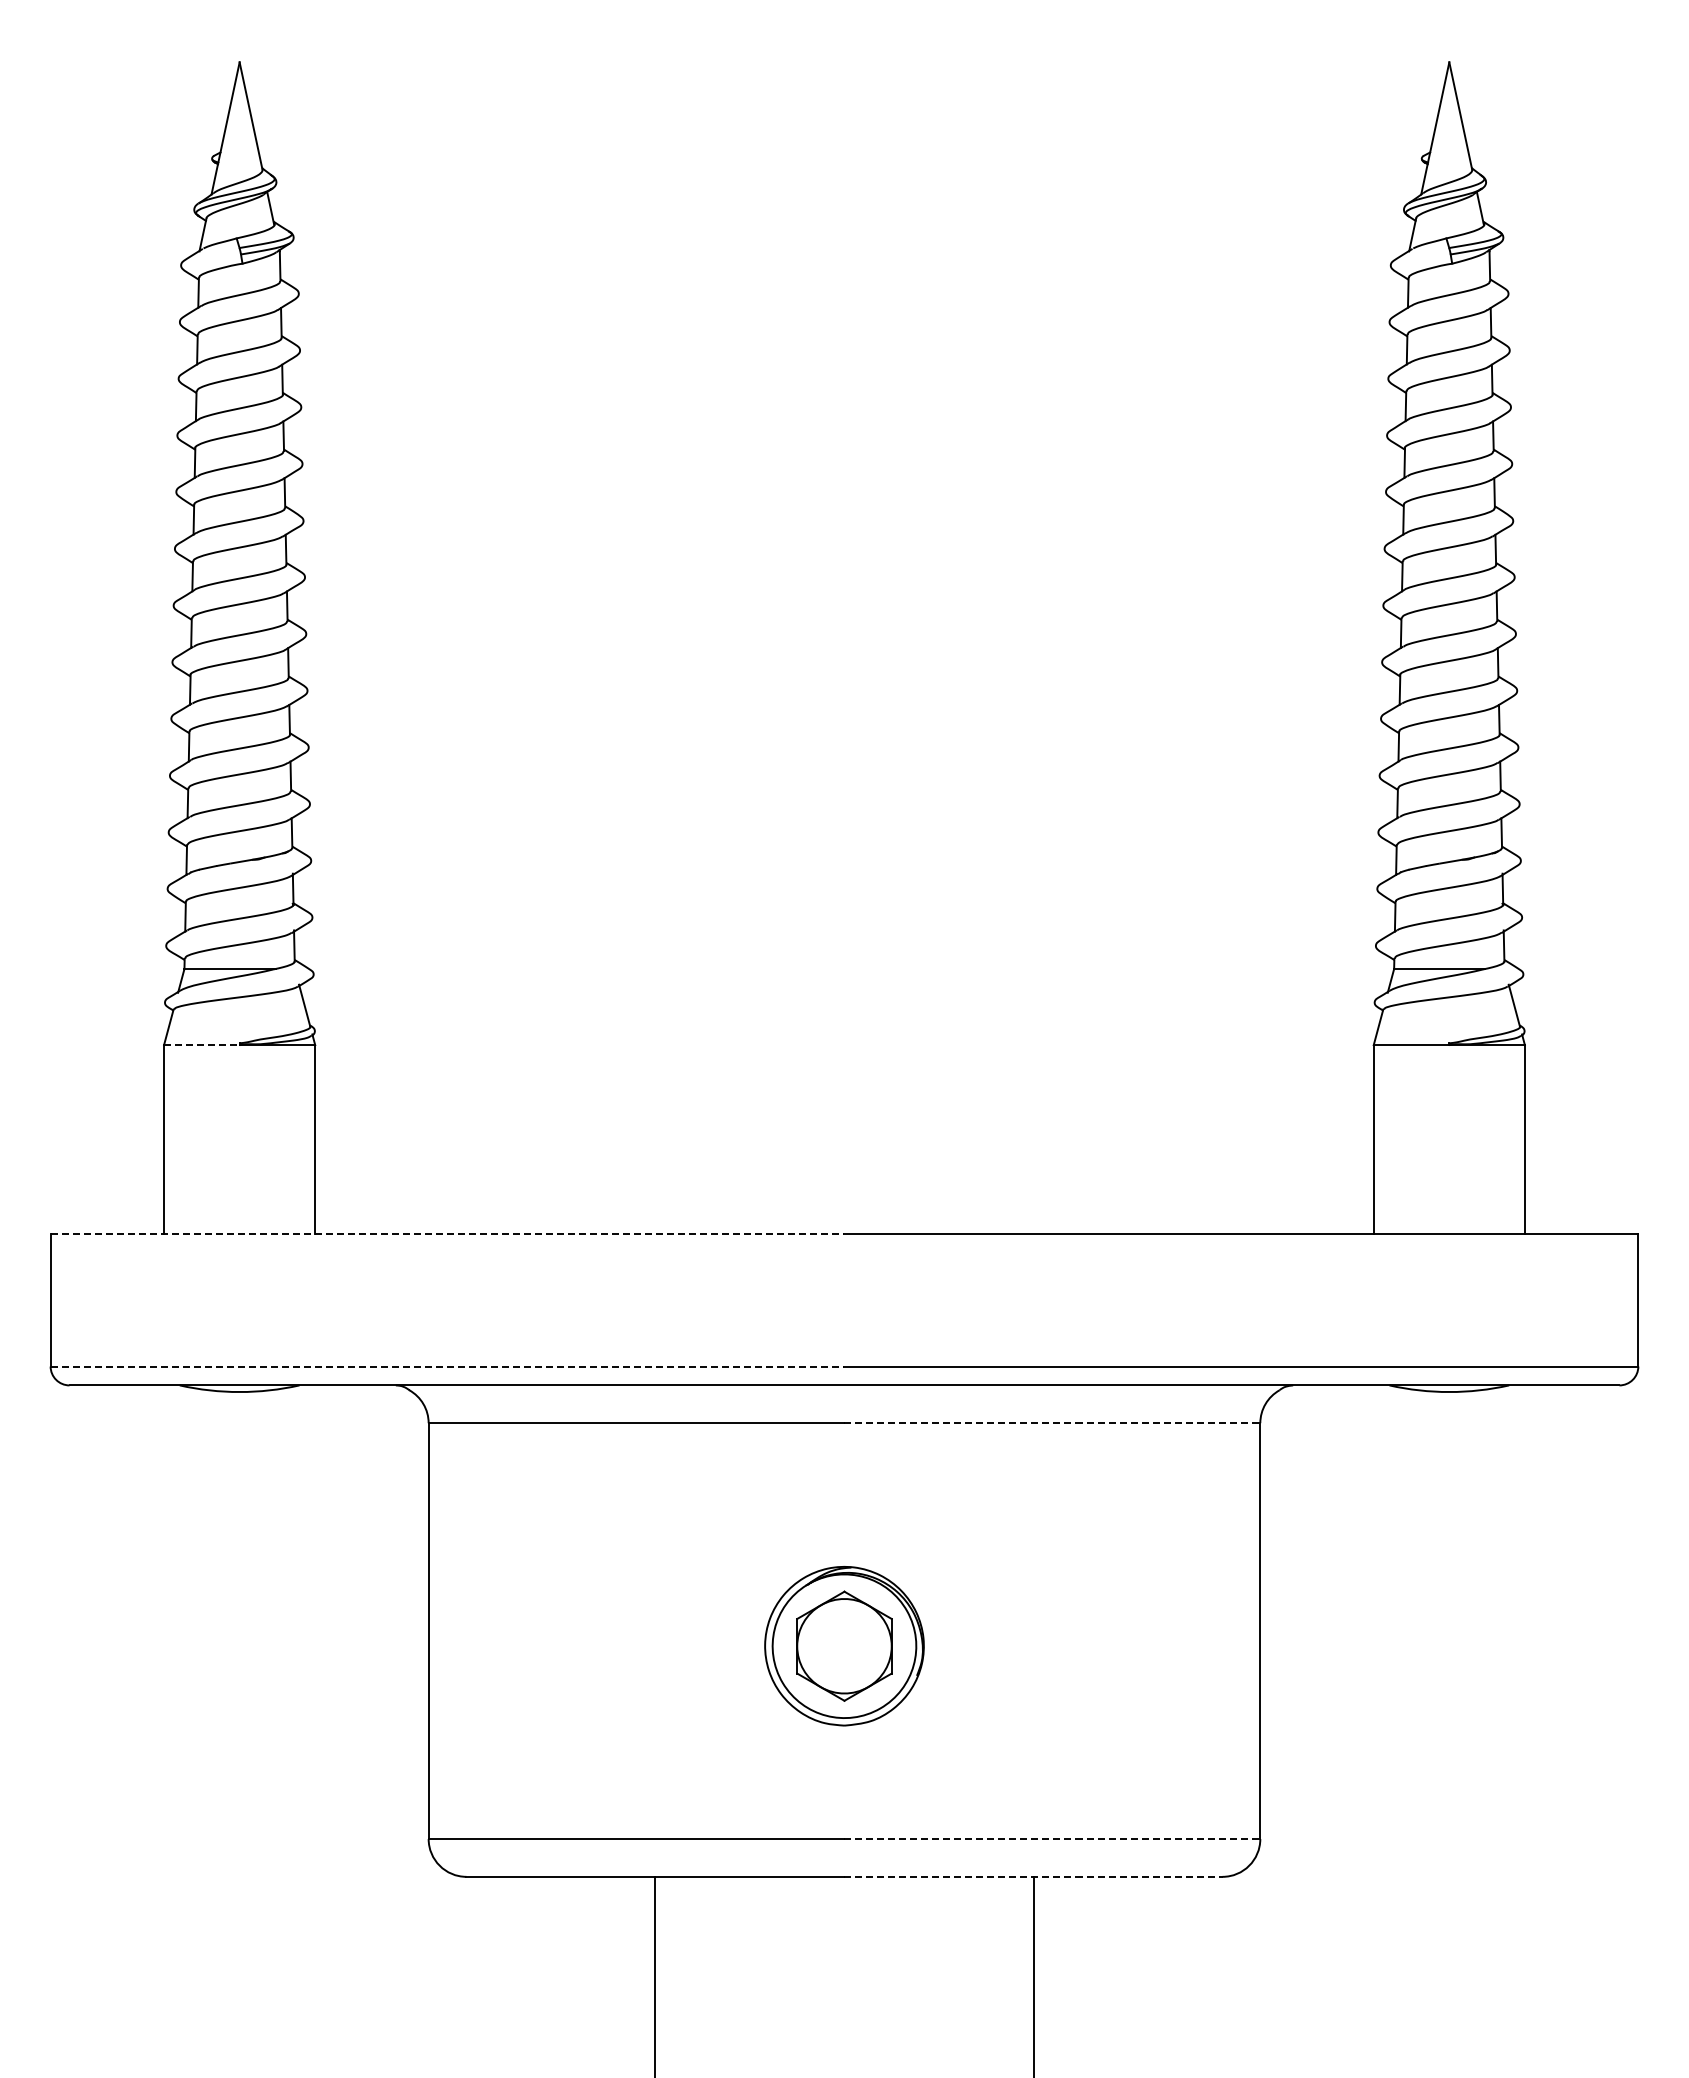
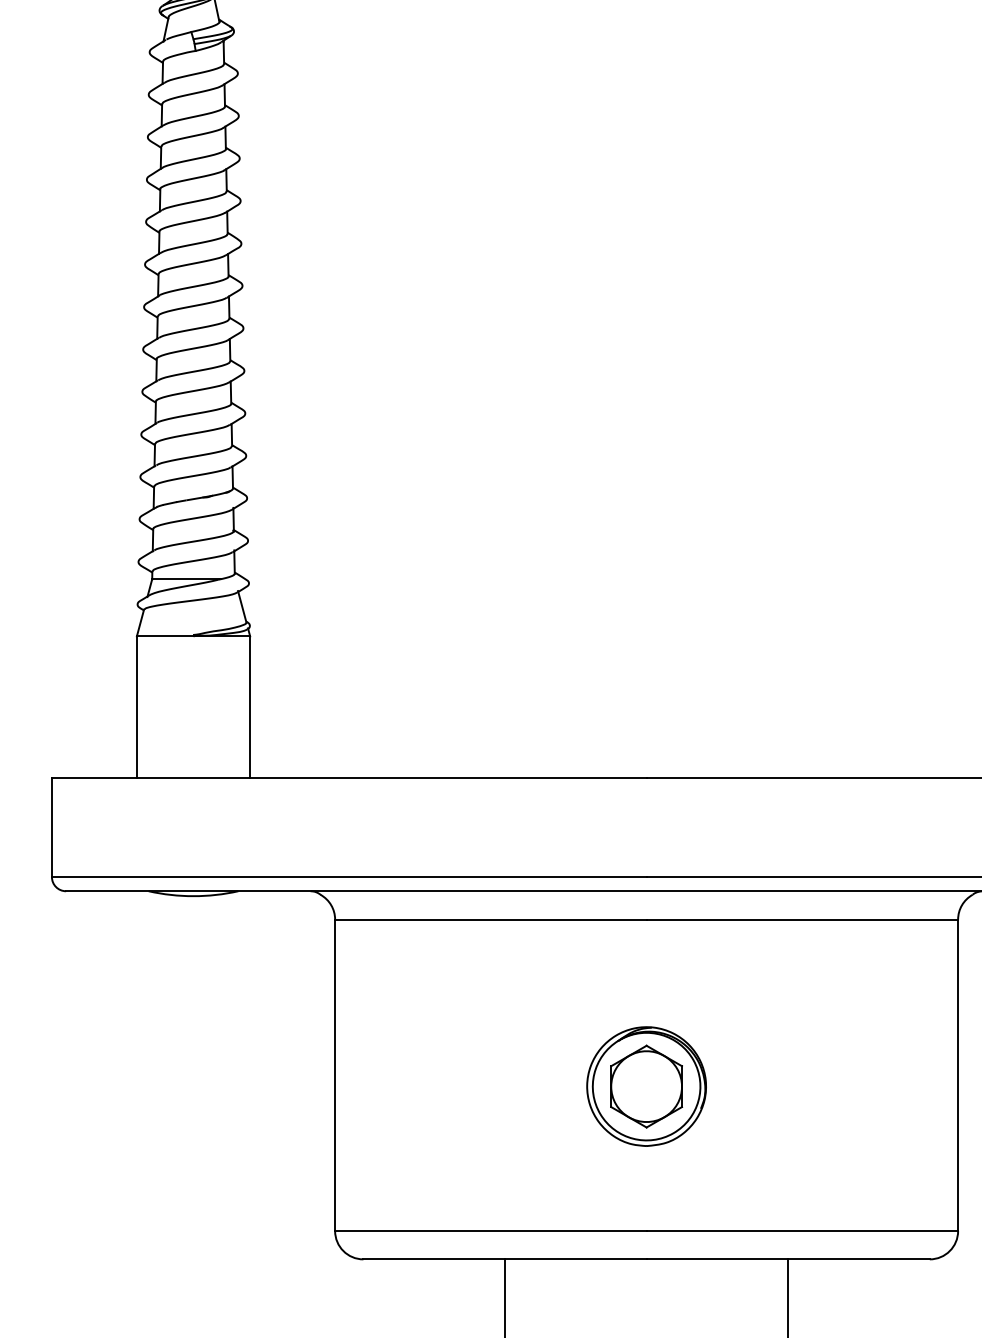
line: (201, 1045) -> (164, 636), dashed -> solid
line: (447, 1234) -> (349, 778), dashed -> solid
line: (447, 1366) -> (349, 877), dashed -> solid
line: (1052, 1423) -> (802, 919), dashed -> solid
line: (1052, 1839) -> (802, 1231), dashed -> solid
line: (1034, 1876) -> (788, 1259), dashed -> solid

